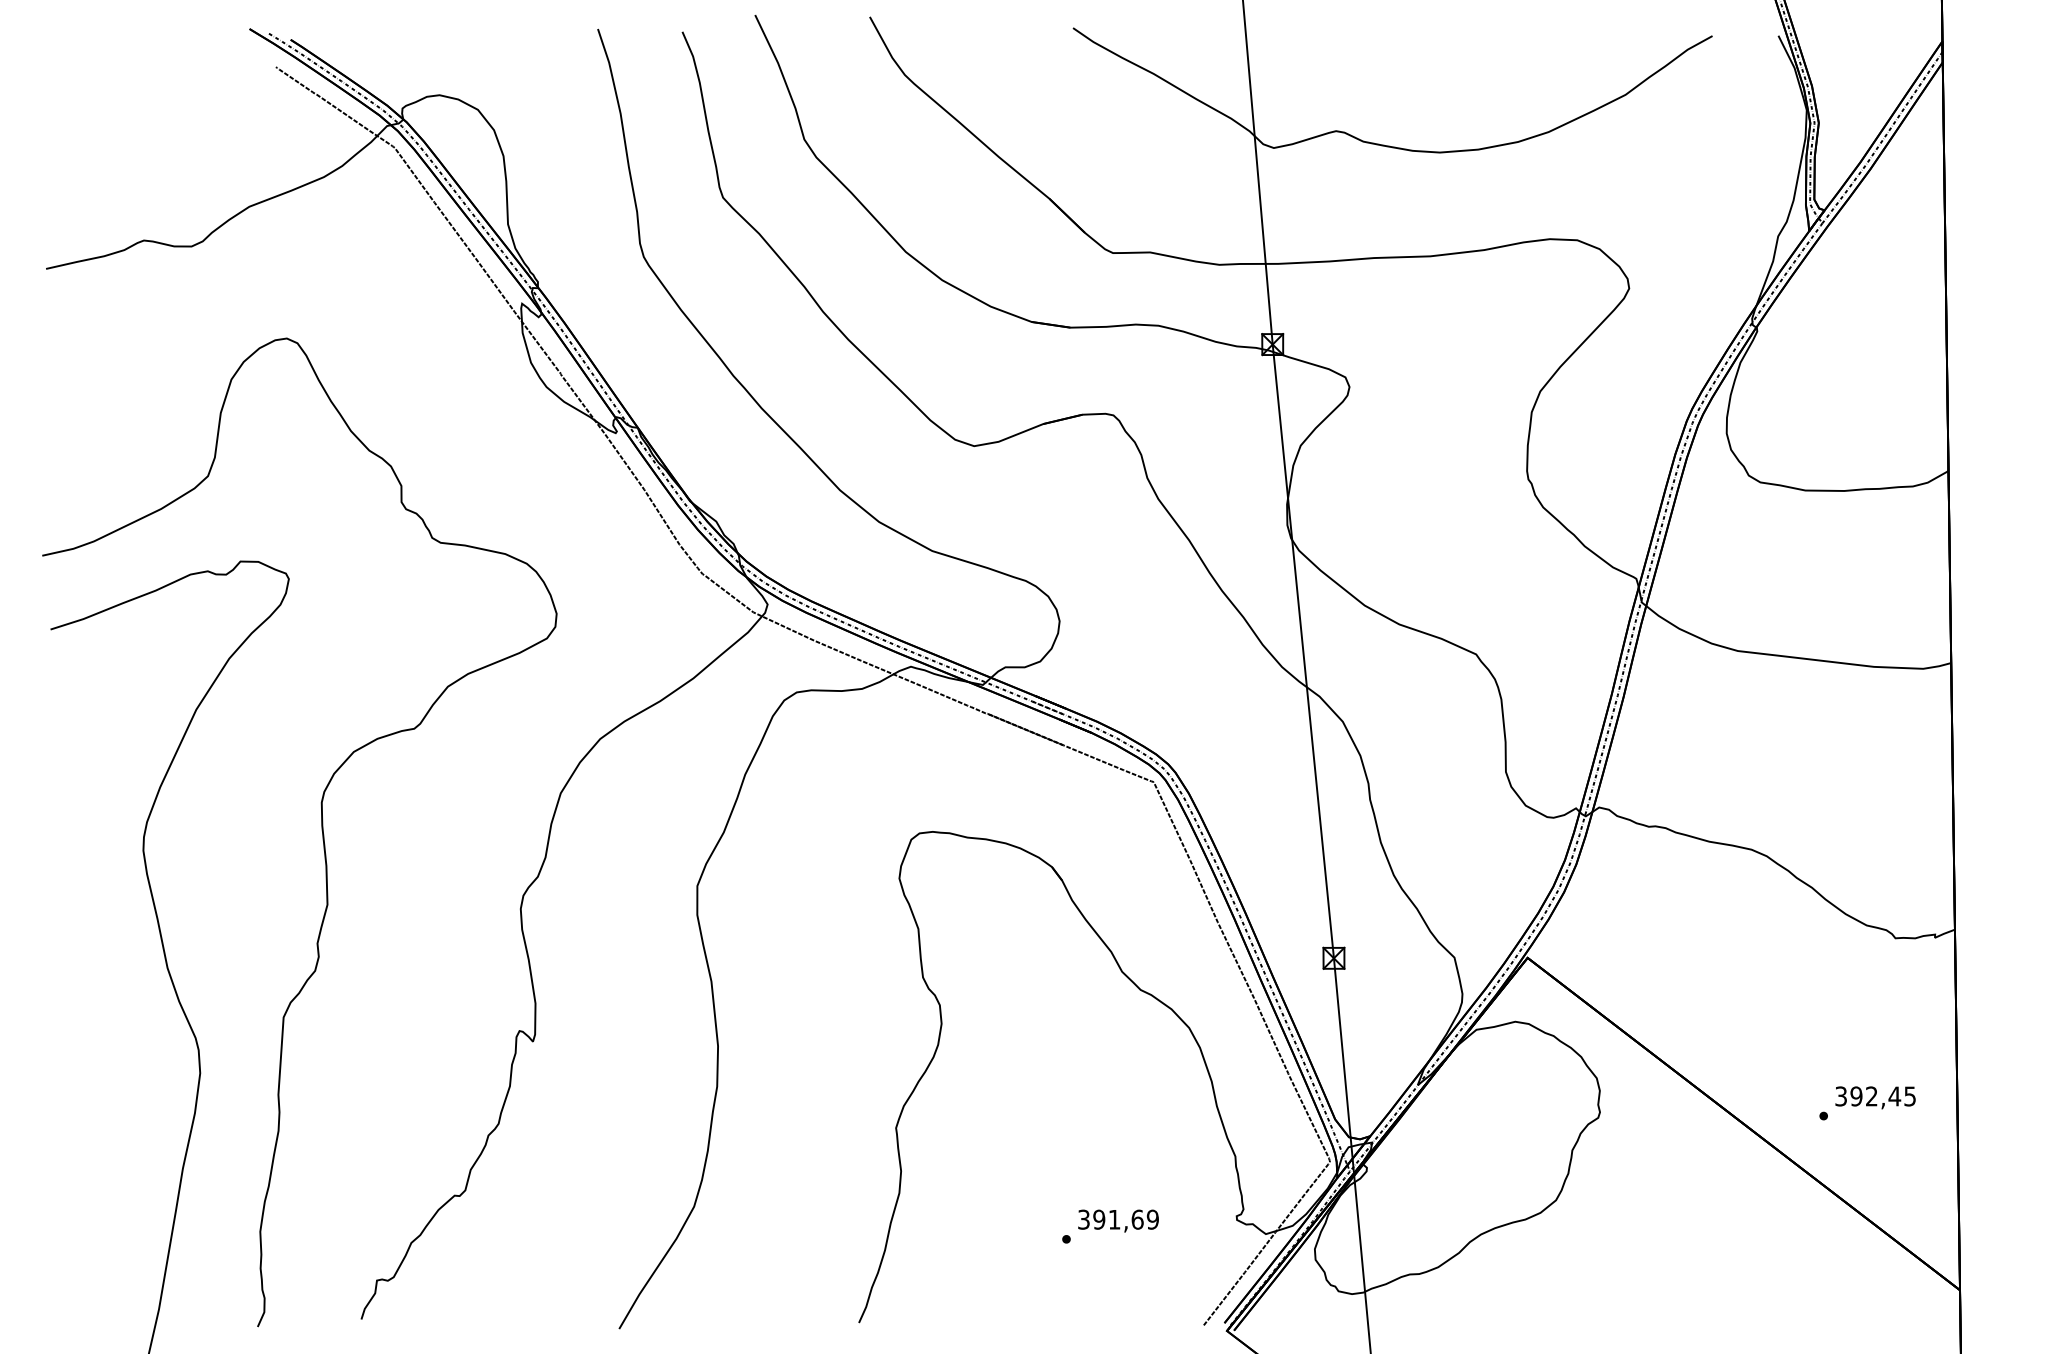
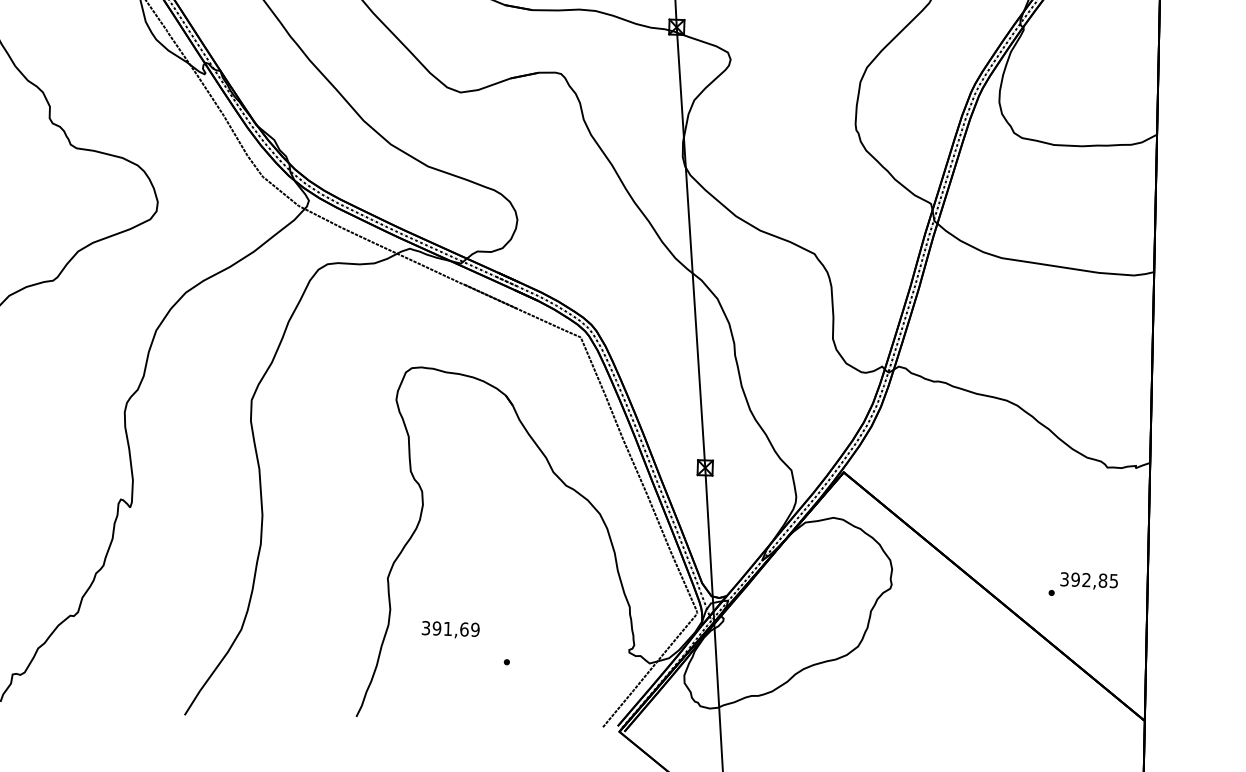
text: (1894, 1096) -> (1102, 580), 392,45 -> 392,85
text: (1118, 1220) -> (450, 629), moved

